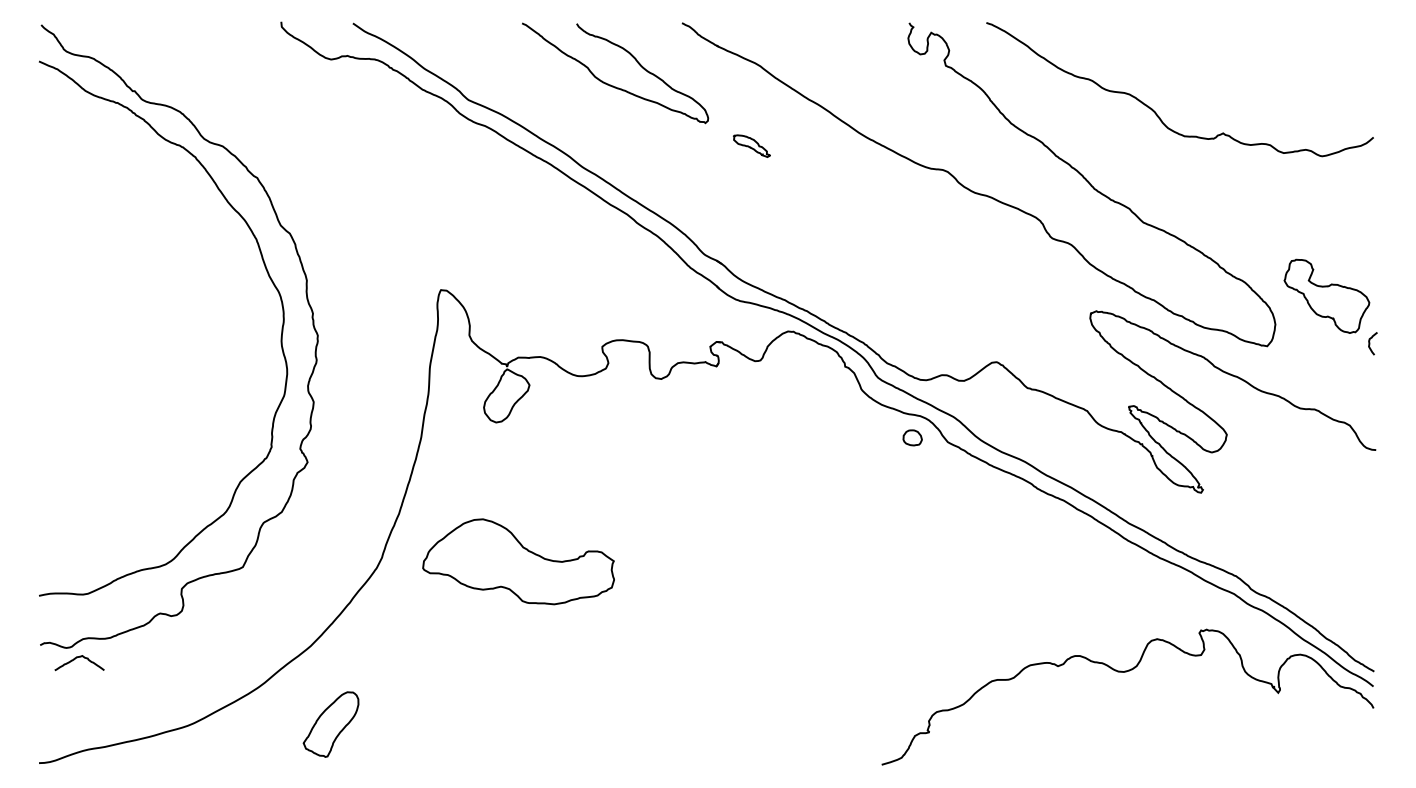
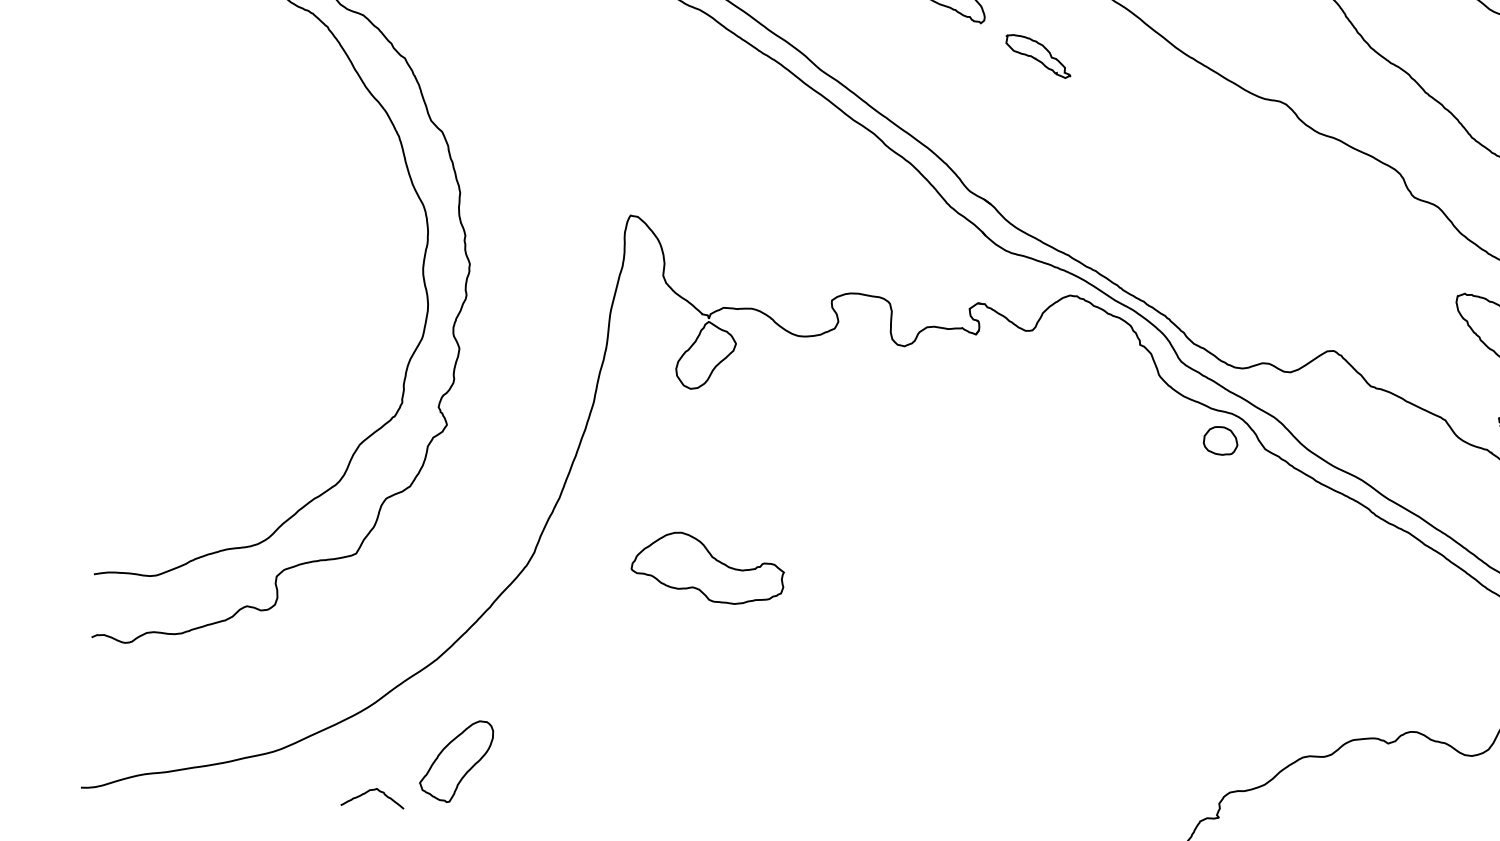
part: (751, 145) -> (1037, 55), size x1.43
part: (912, 437) -> (1220, 440), size x1.43
part: (517, 561) -> (706, 567), size x0.62
curve: (77, 658) -> (370, 791), moved

